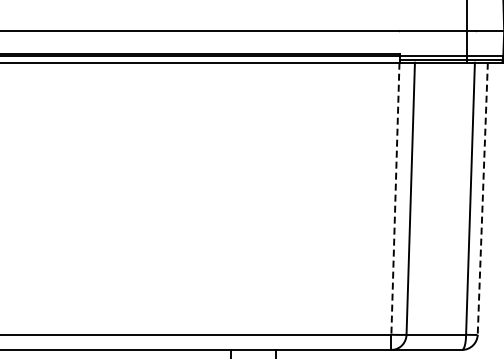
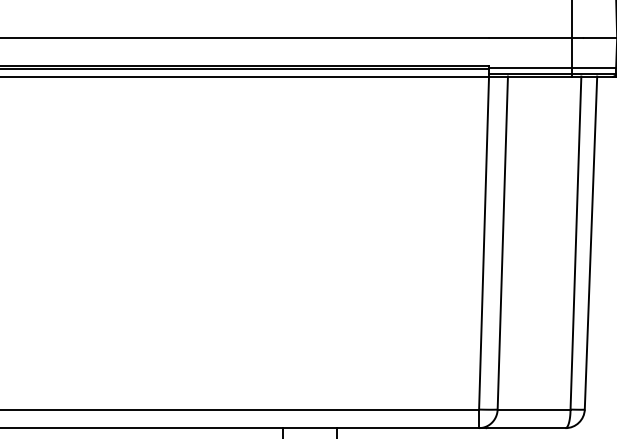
line: (395, 199) -> (484, 243), dashed -> solid
line: (482, 199) -> (590, 243), dashed -> solid

